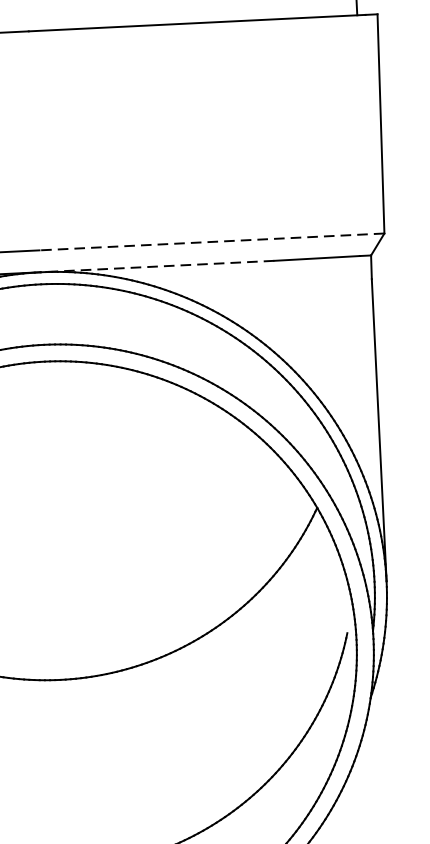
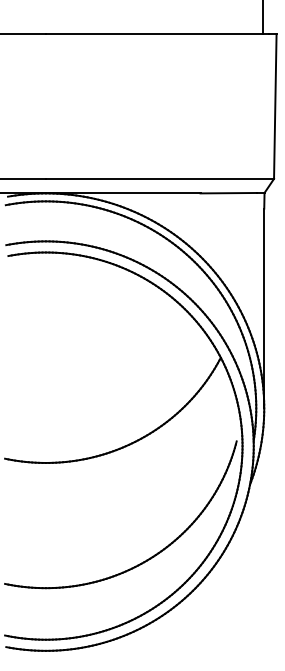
line: (211, 241) -> (159, 178), dashed -> solid
line: (156, 266) -> (122, 193), dashed -> solid

